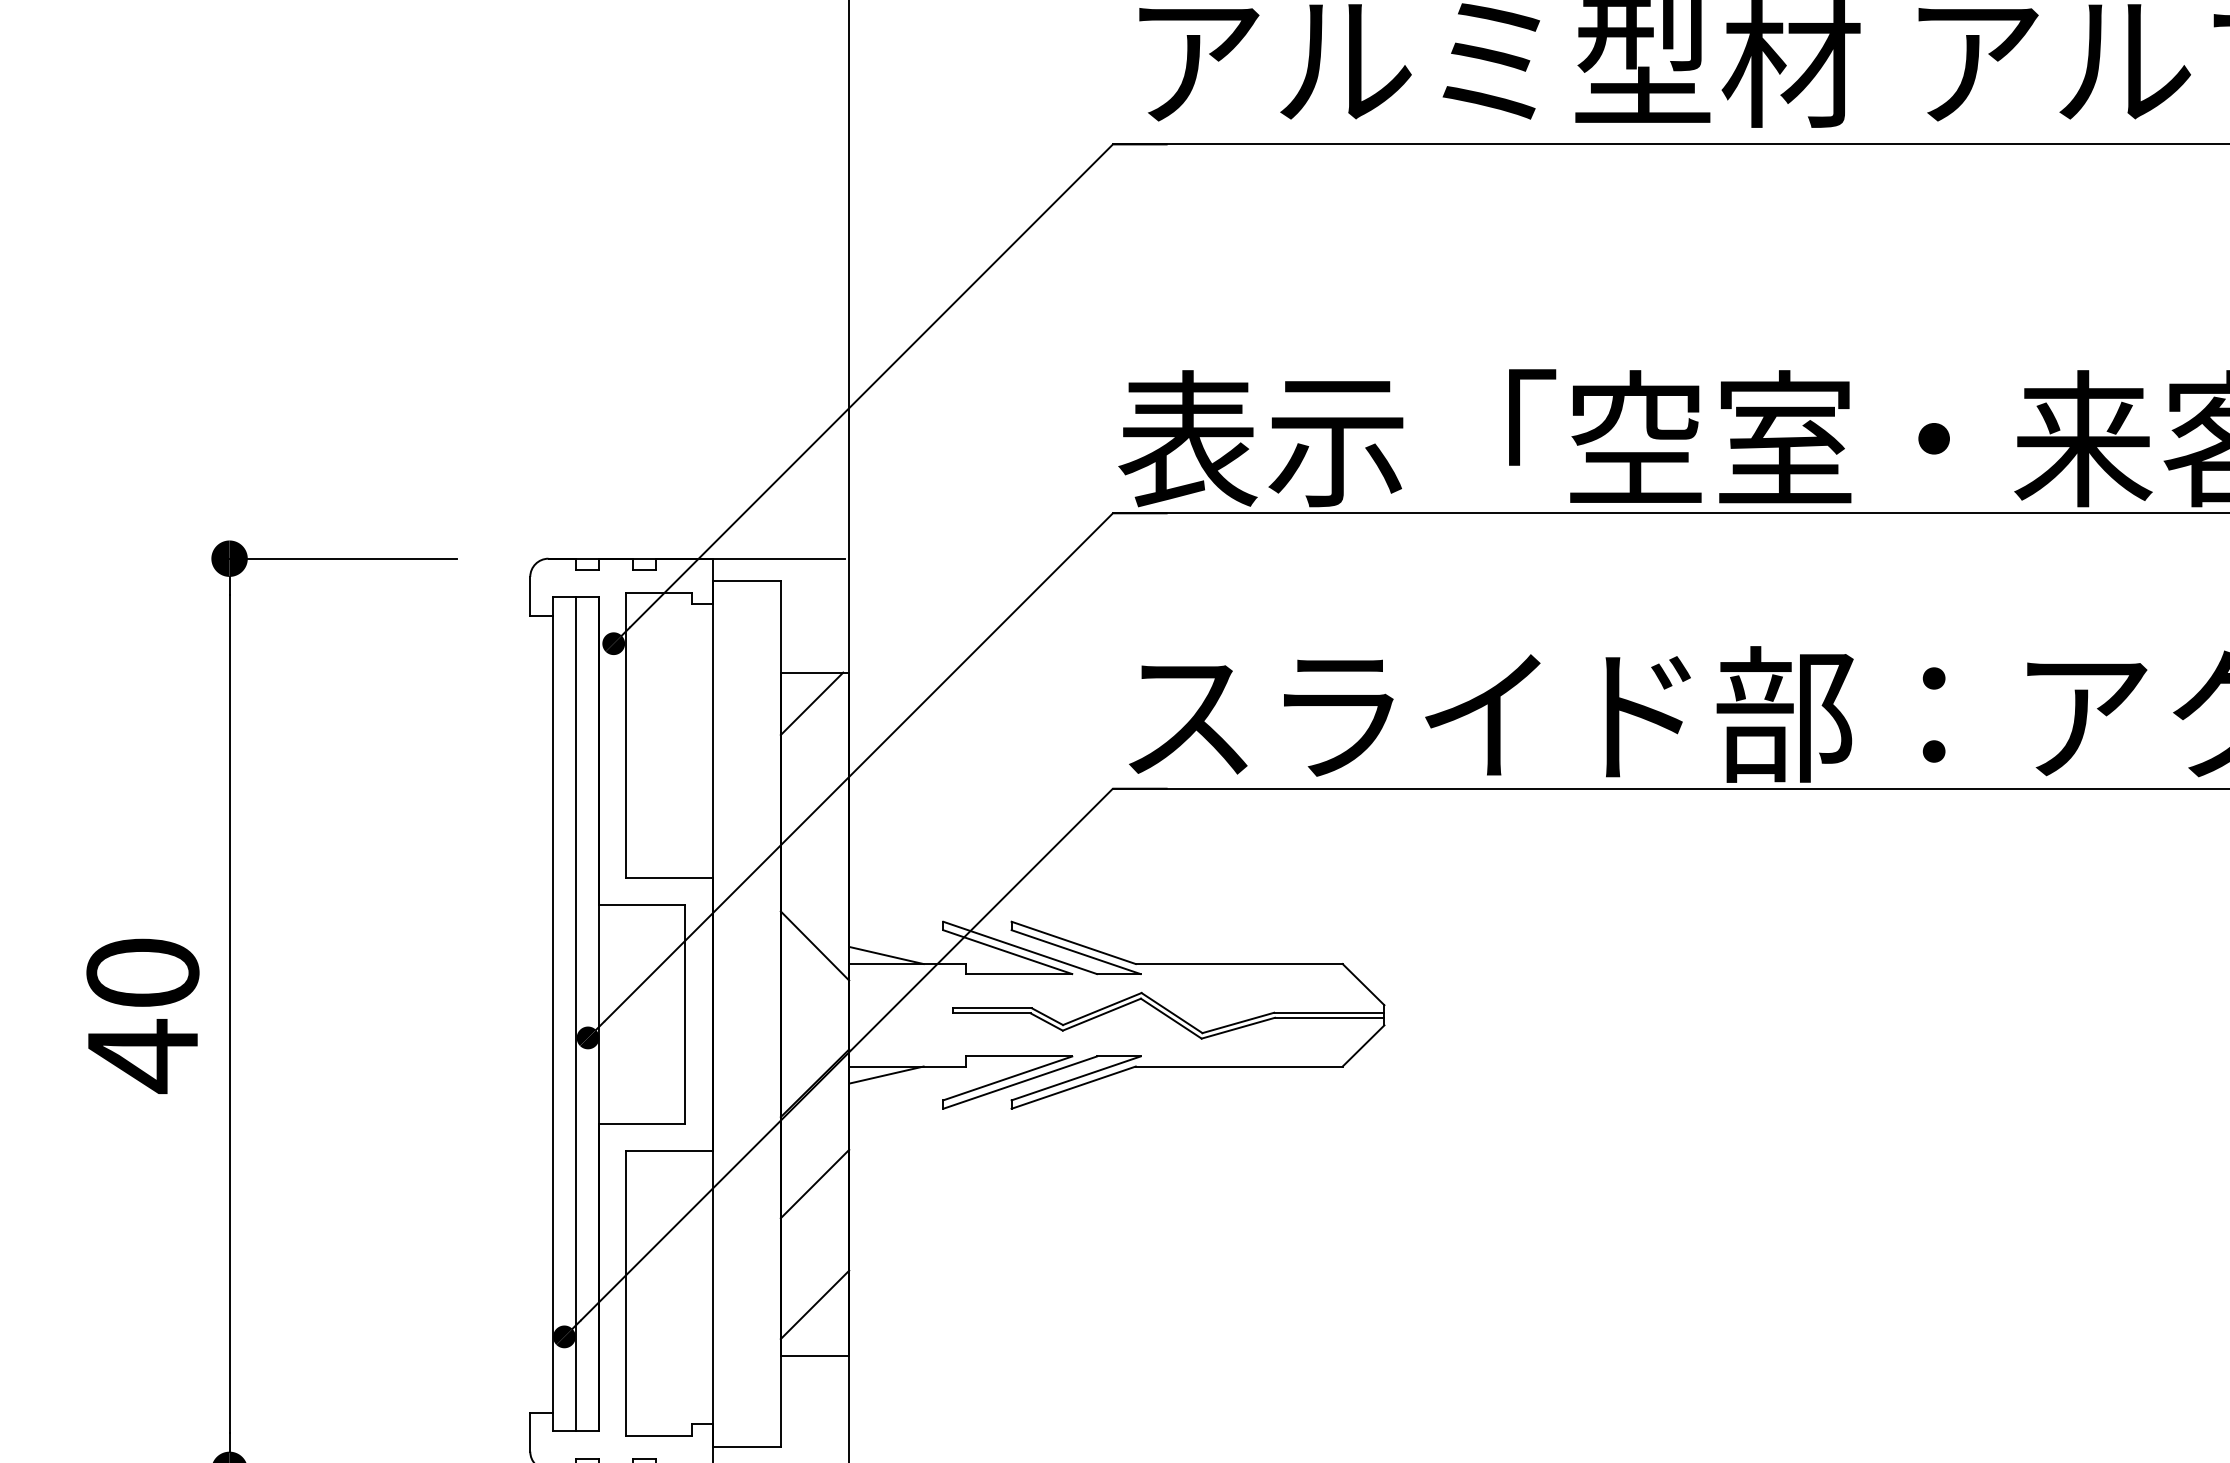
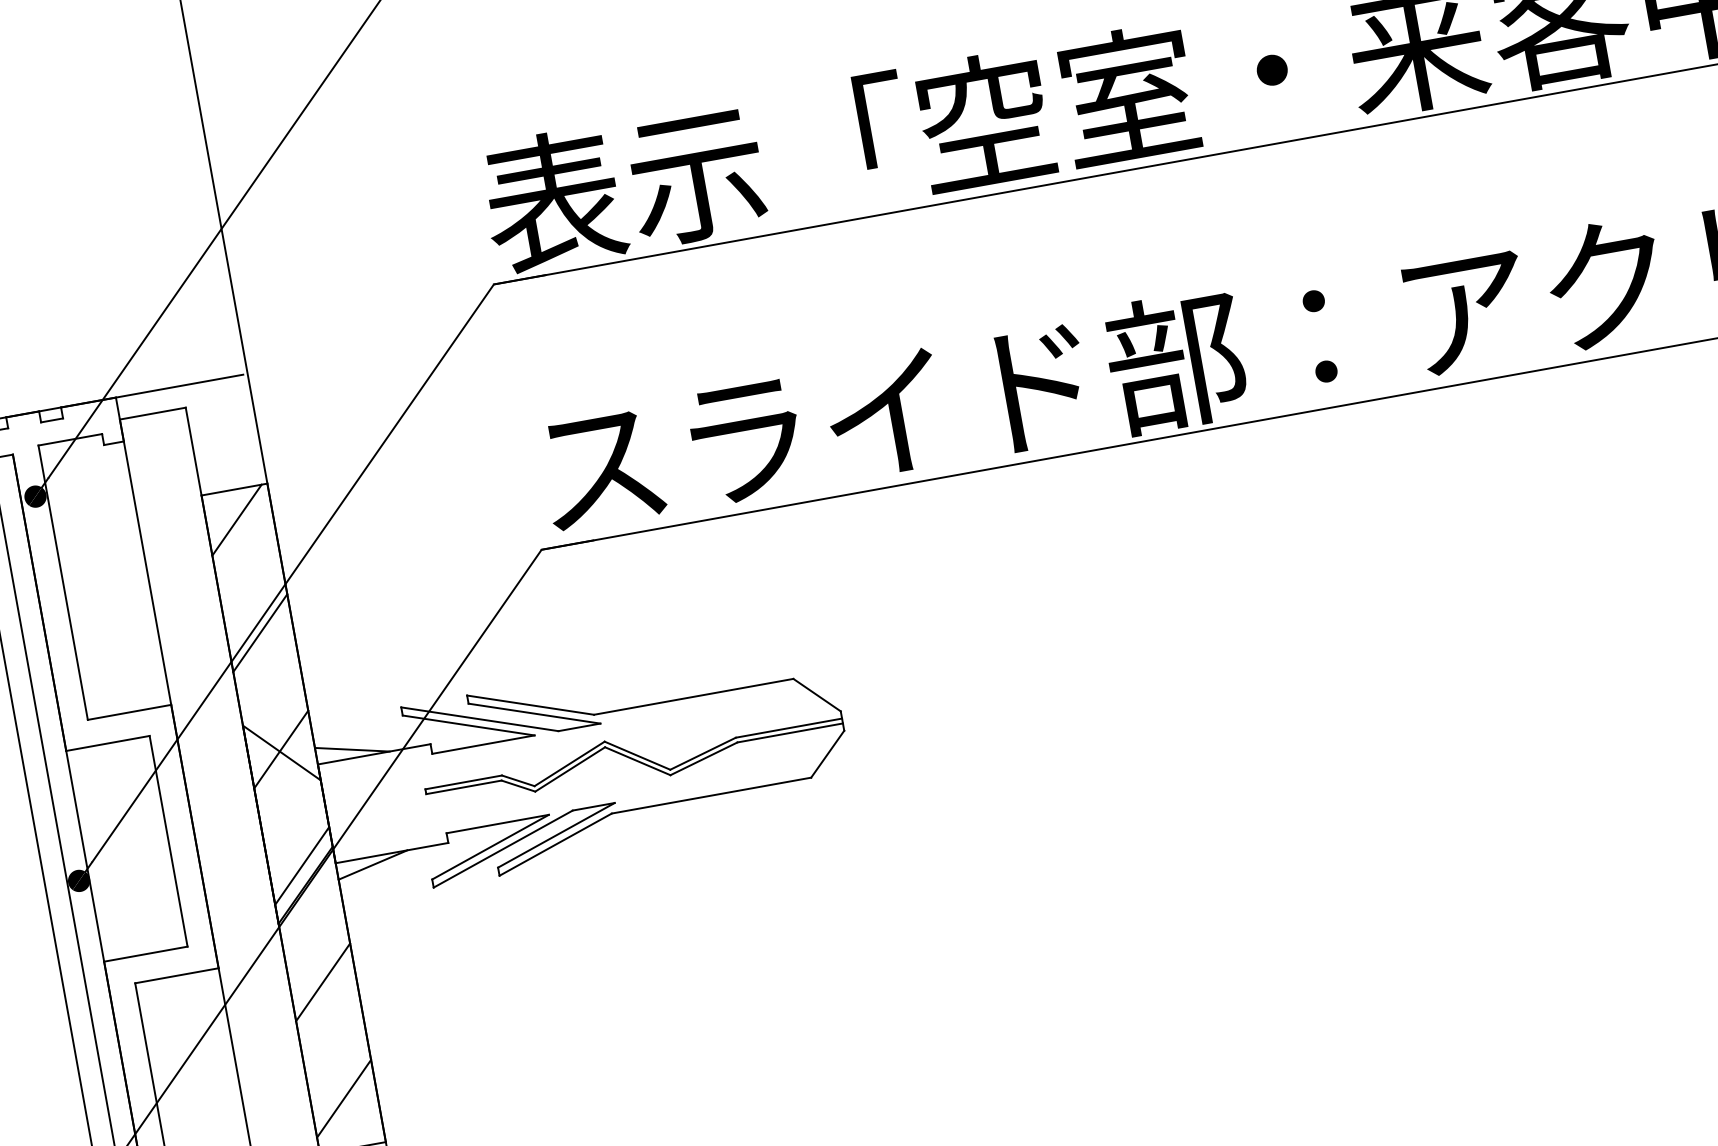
line: (814, 821) -> (259, 633), added
line: (814, 942) -> (280, 749), added
line: (814, 1063) -> (301, 866), added

